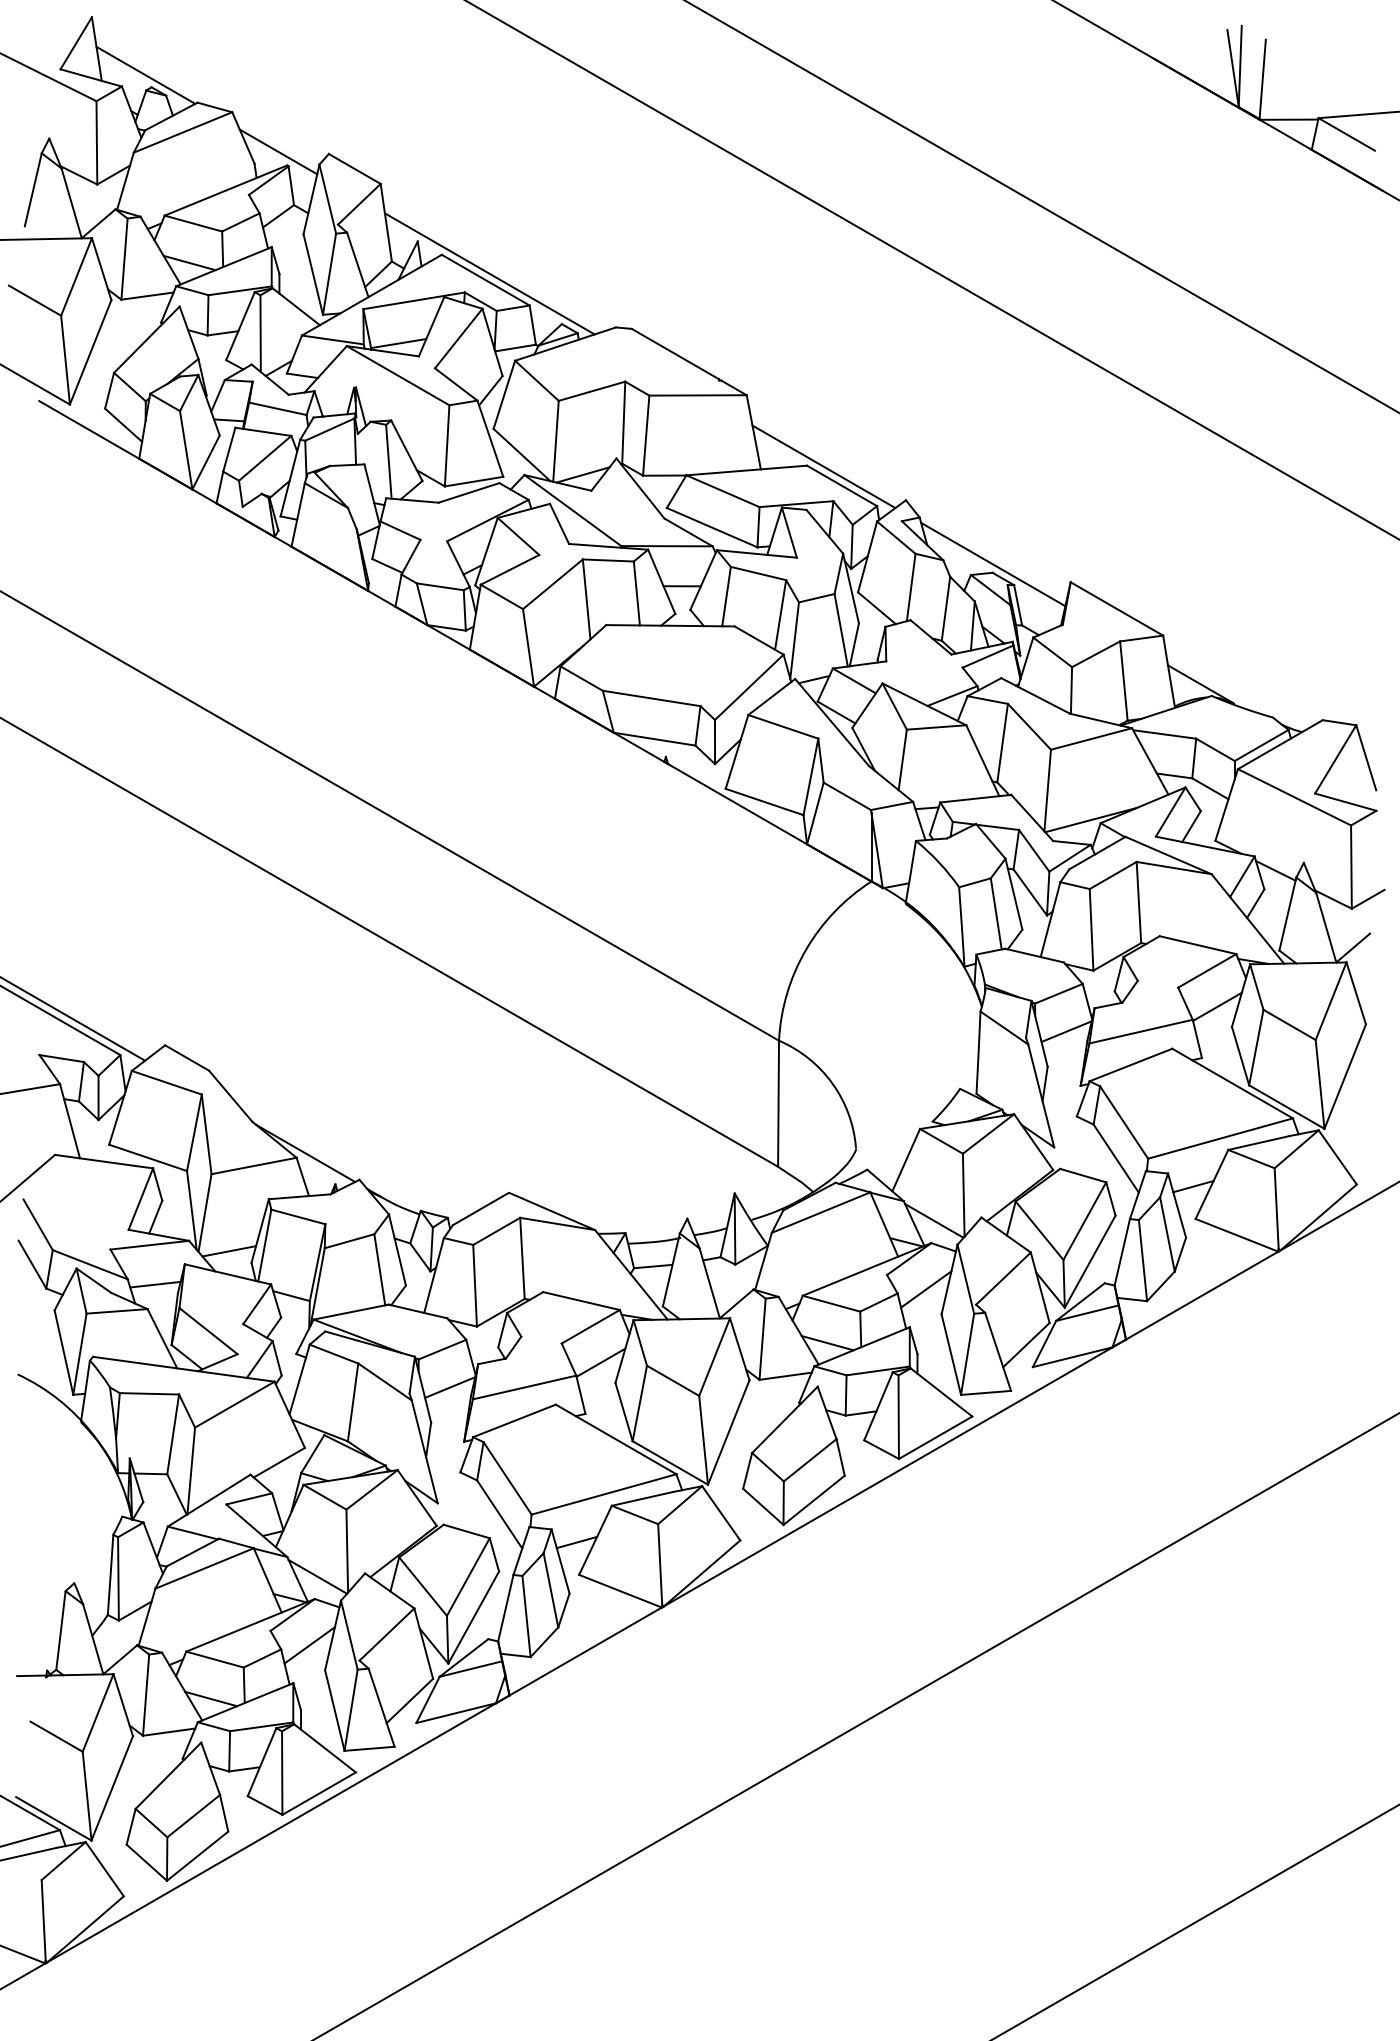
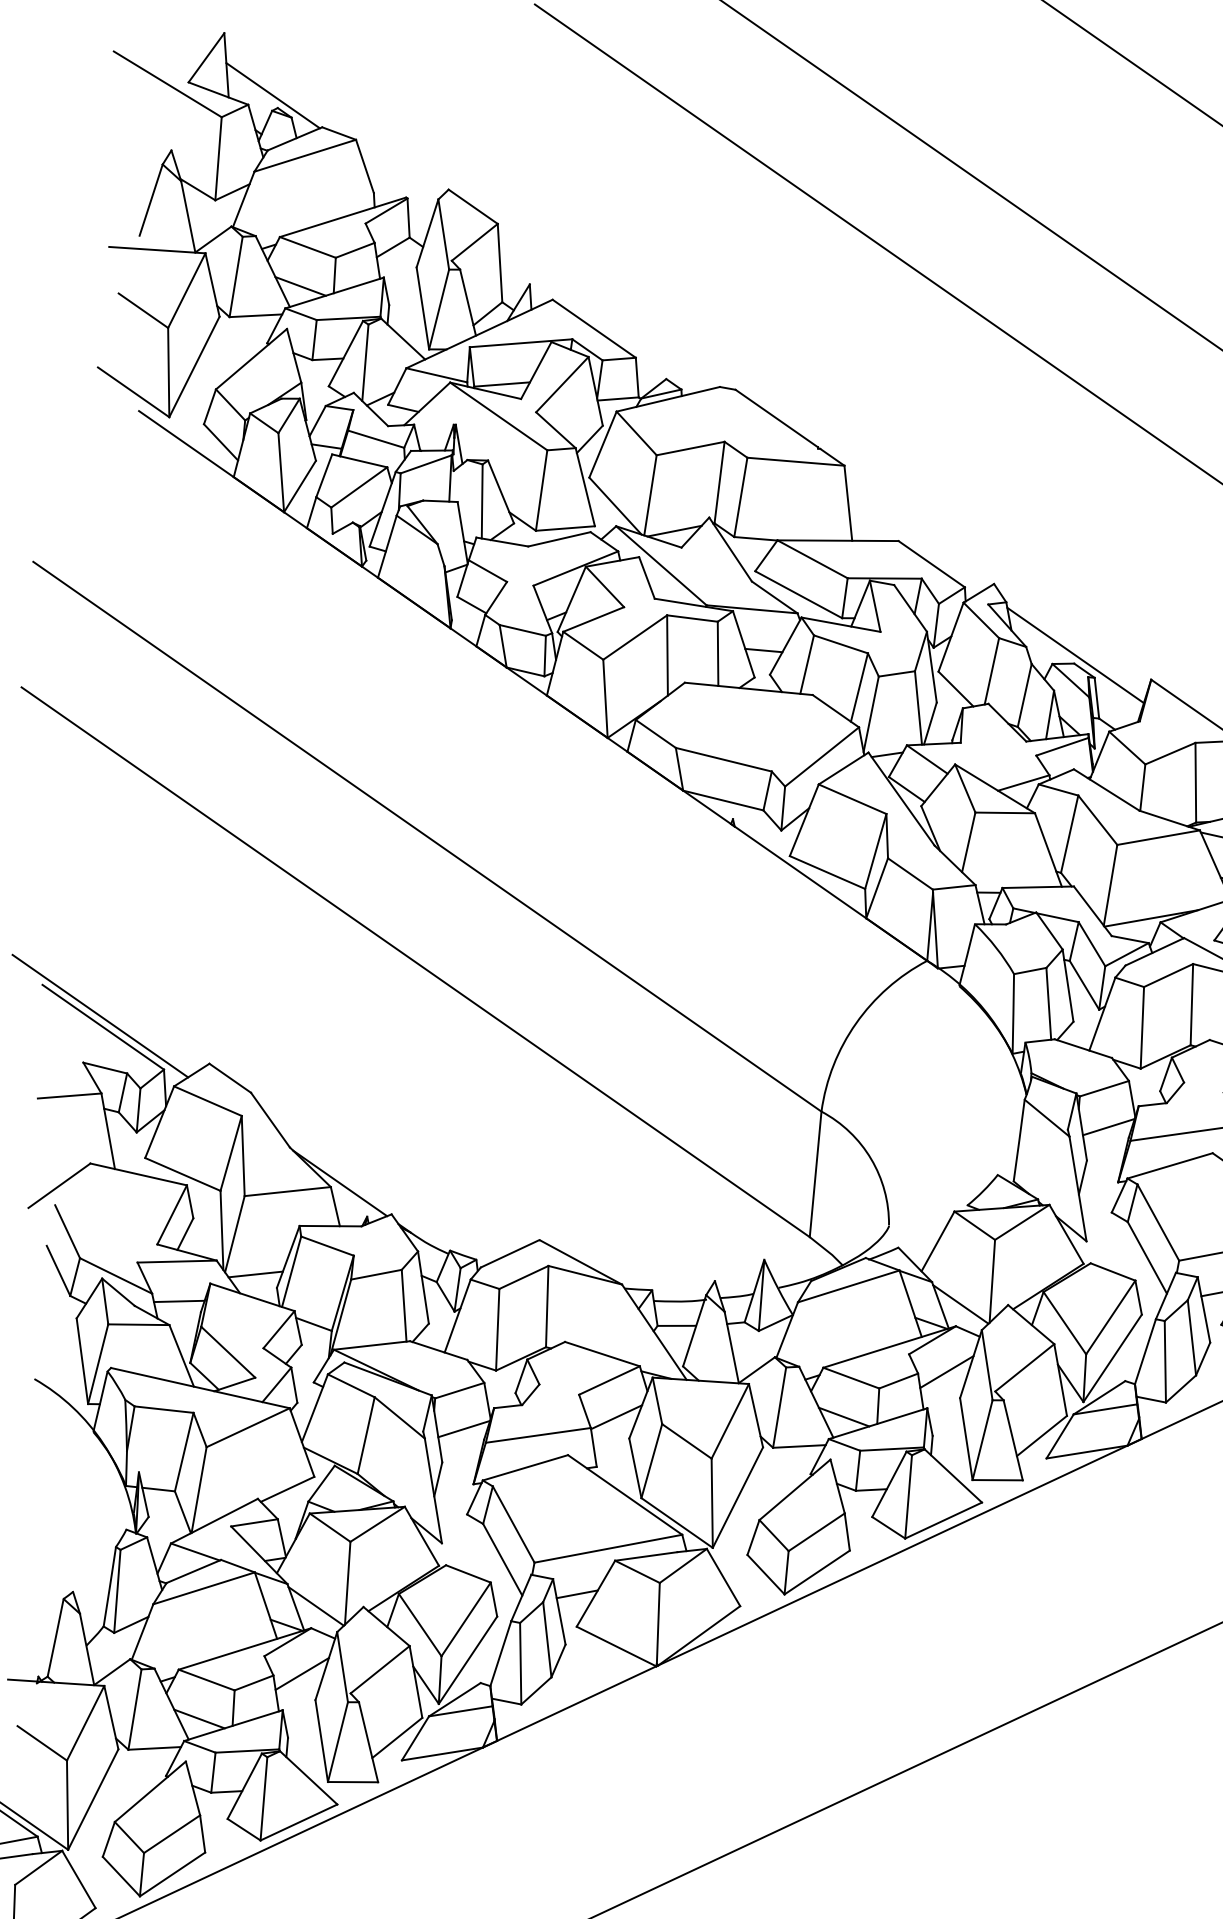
line: (278, 151) -> (398, 182), removed
line: (489, 273) -> (598, 322), removed
line: (823, 466) -> (914, 543), removed

